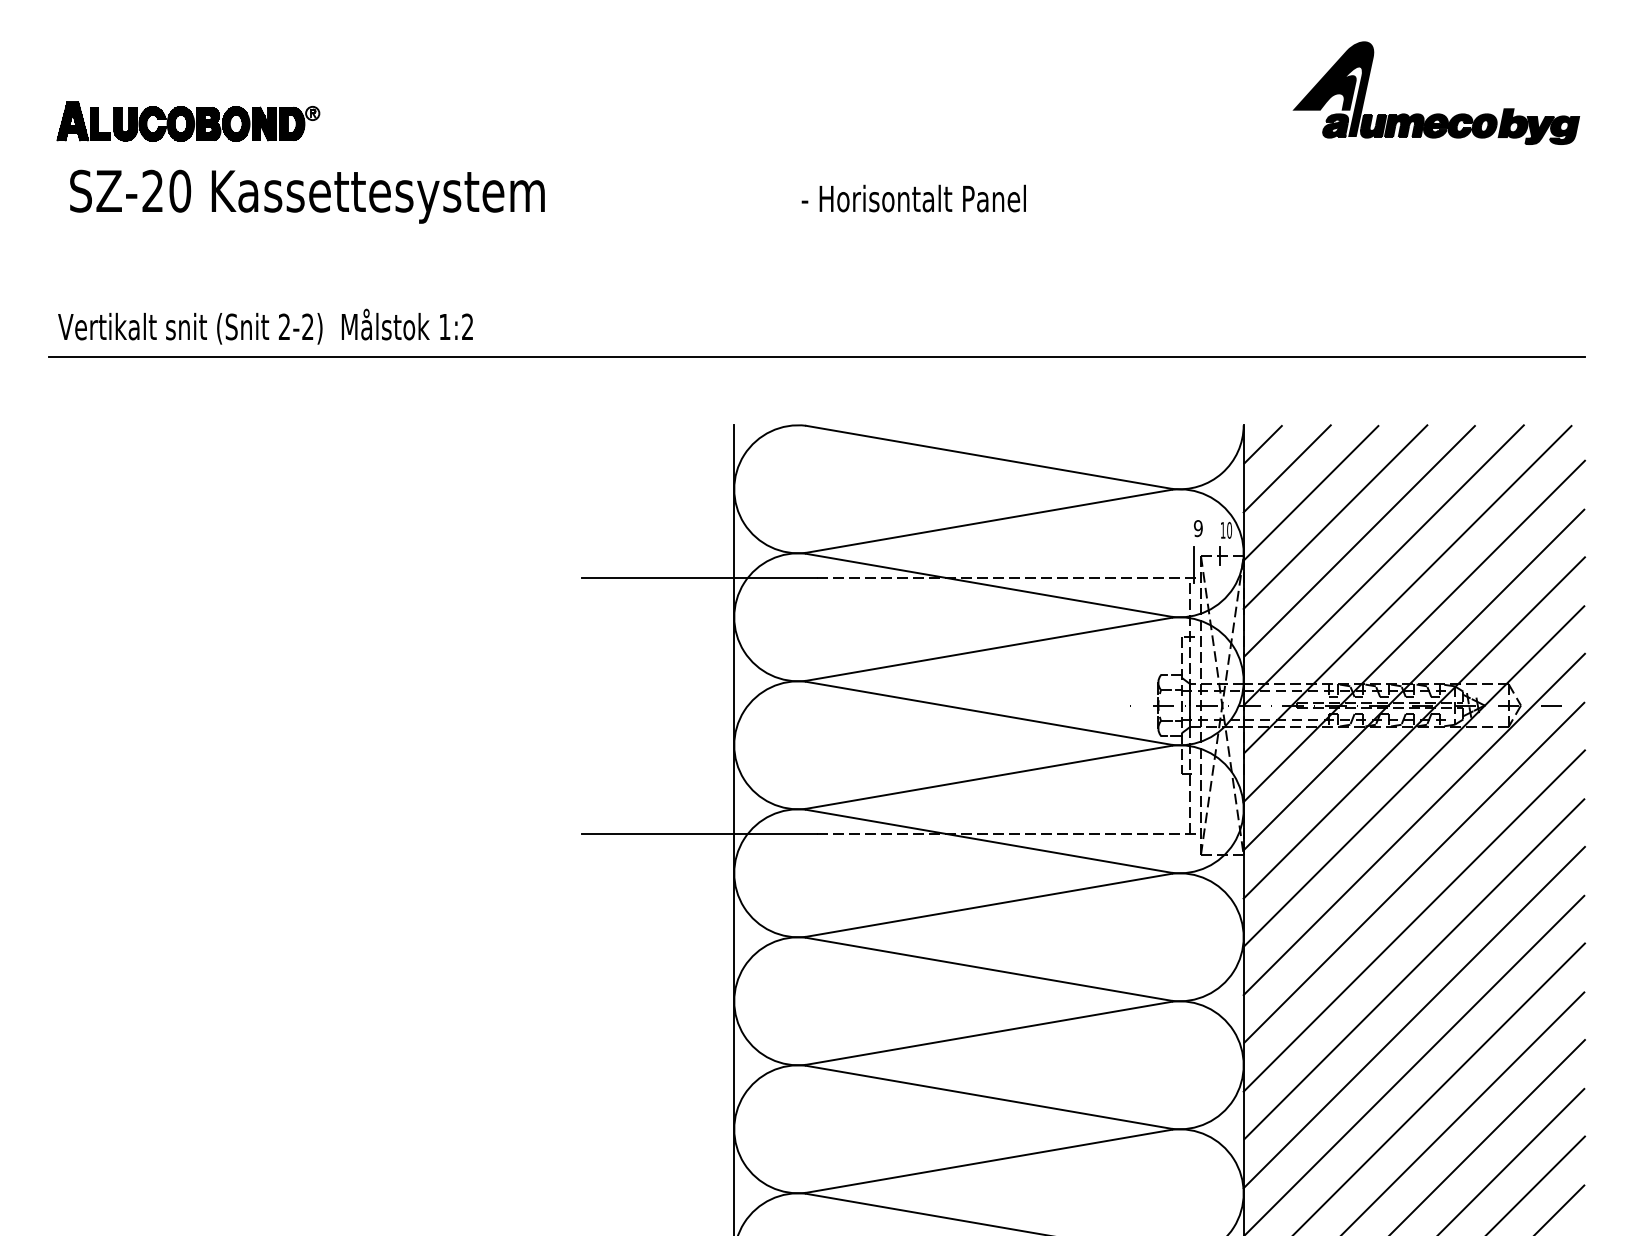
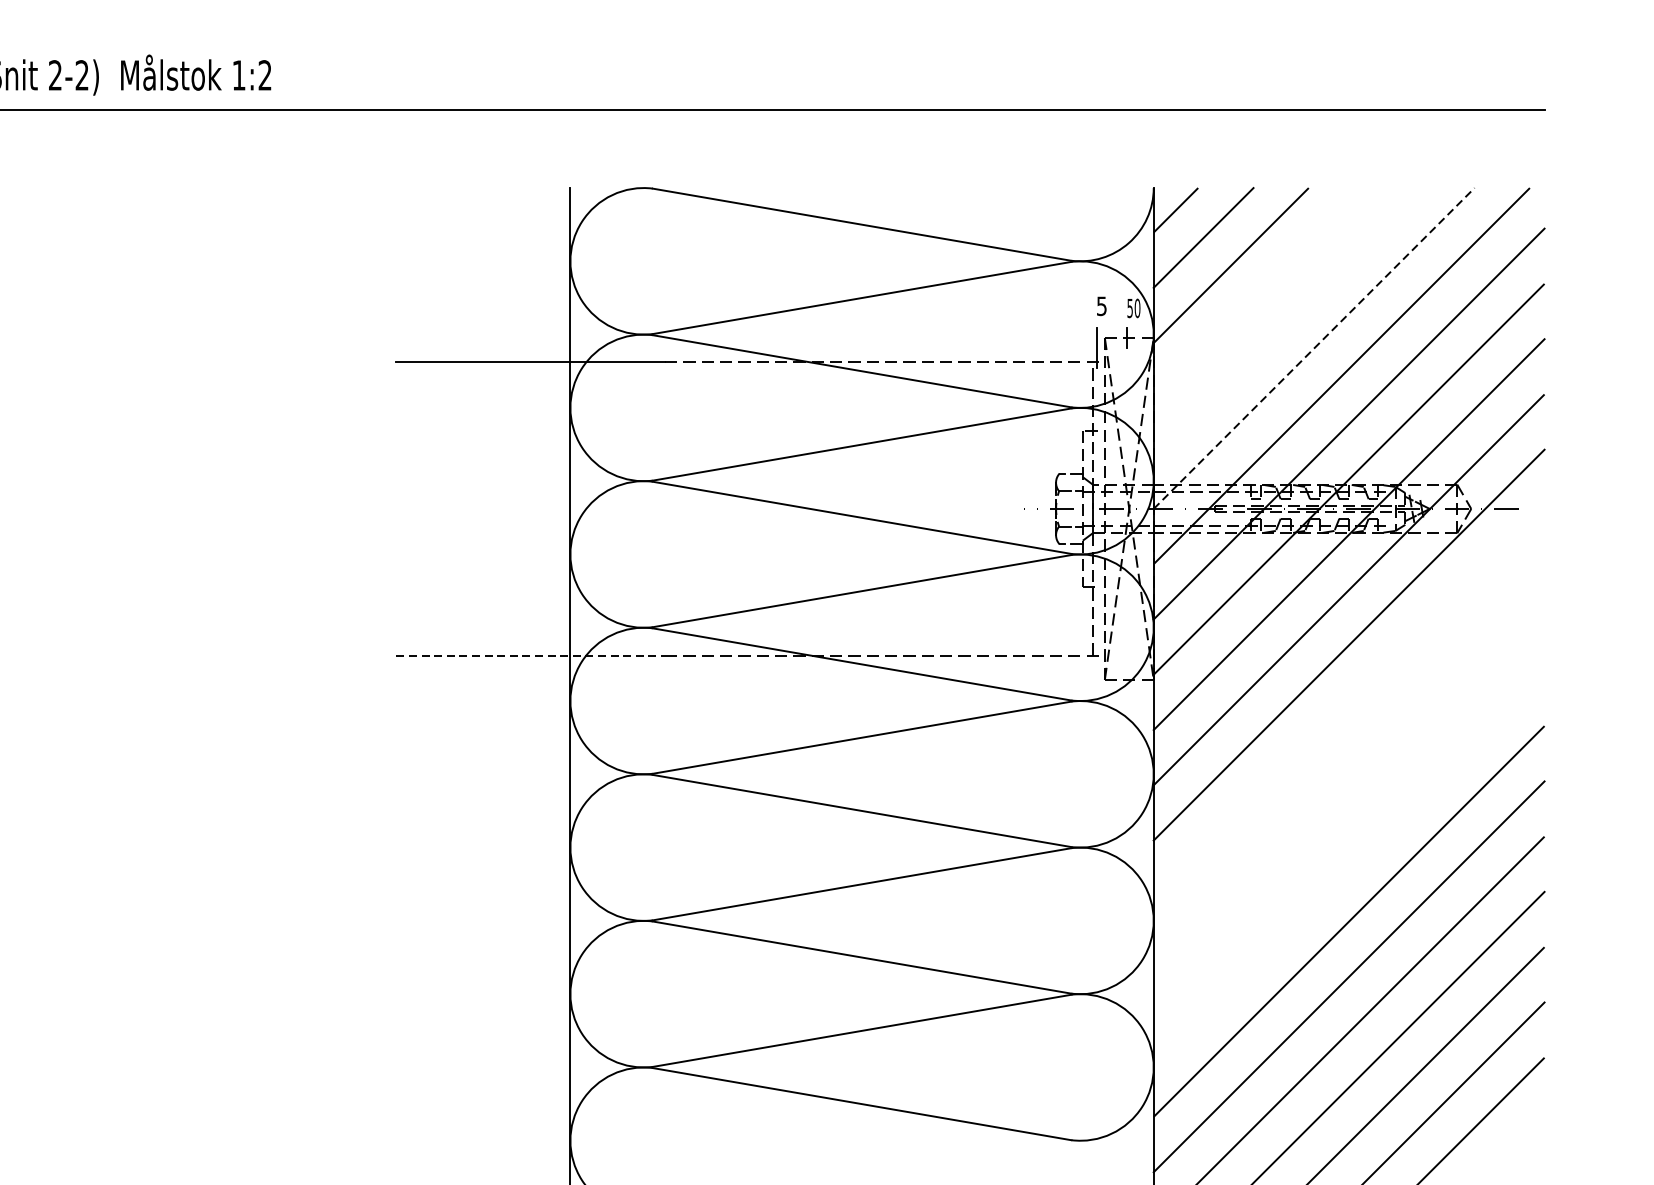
line: (1335, 516) -> (1258, 292), removed
text: (1197, 528) -> (1100, 306), 9 -> 5
text: (1222, 530) -> (1129, 308), 10 -> 50
line: (1359, 541) -> (1286, 321), removed
line: (1384, 565) -> (1314, 348), solid -> dashed
line: (700, 833) -> (531, 655), solid -> dashed
line: (1413, 872) -> (1348, 700), removed
line: (1413, 920) -> (1348, 755), removed
line: (1413, 968) -> (1348, 810), removed
line: (1413, 1017) -> (1348, 866), removed

